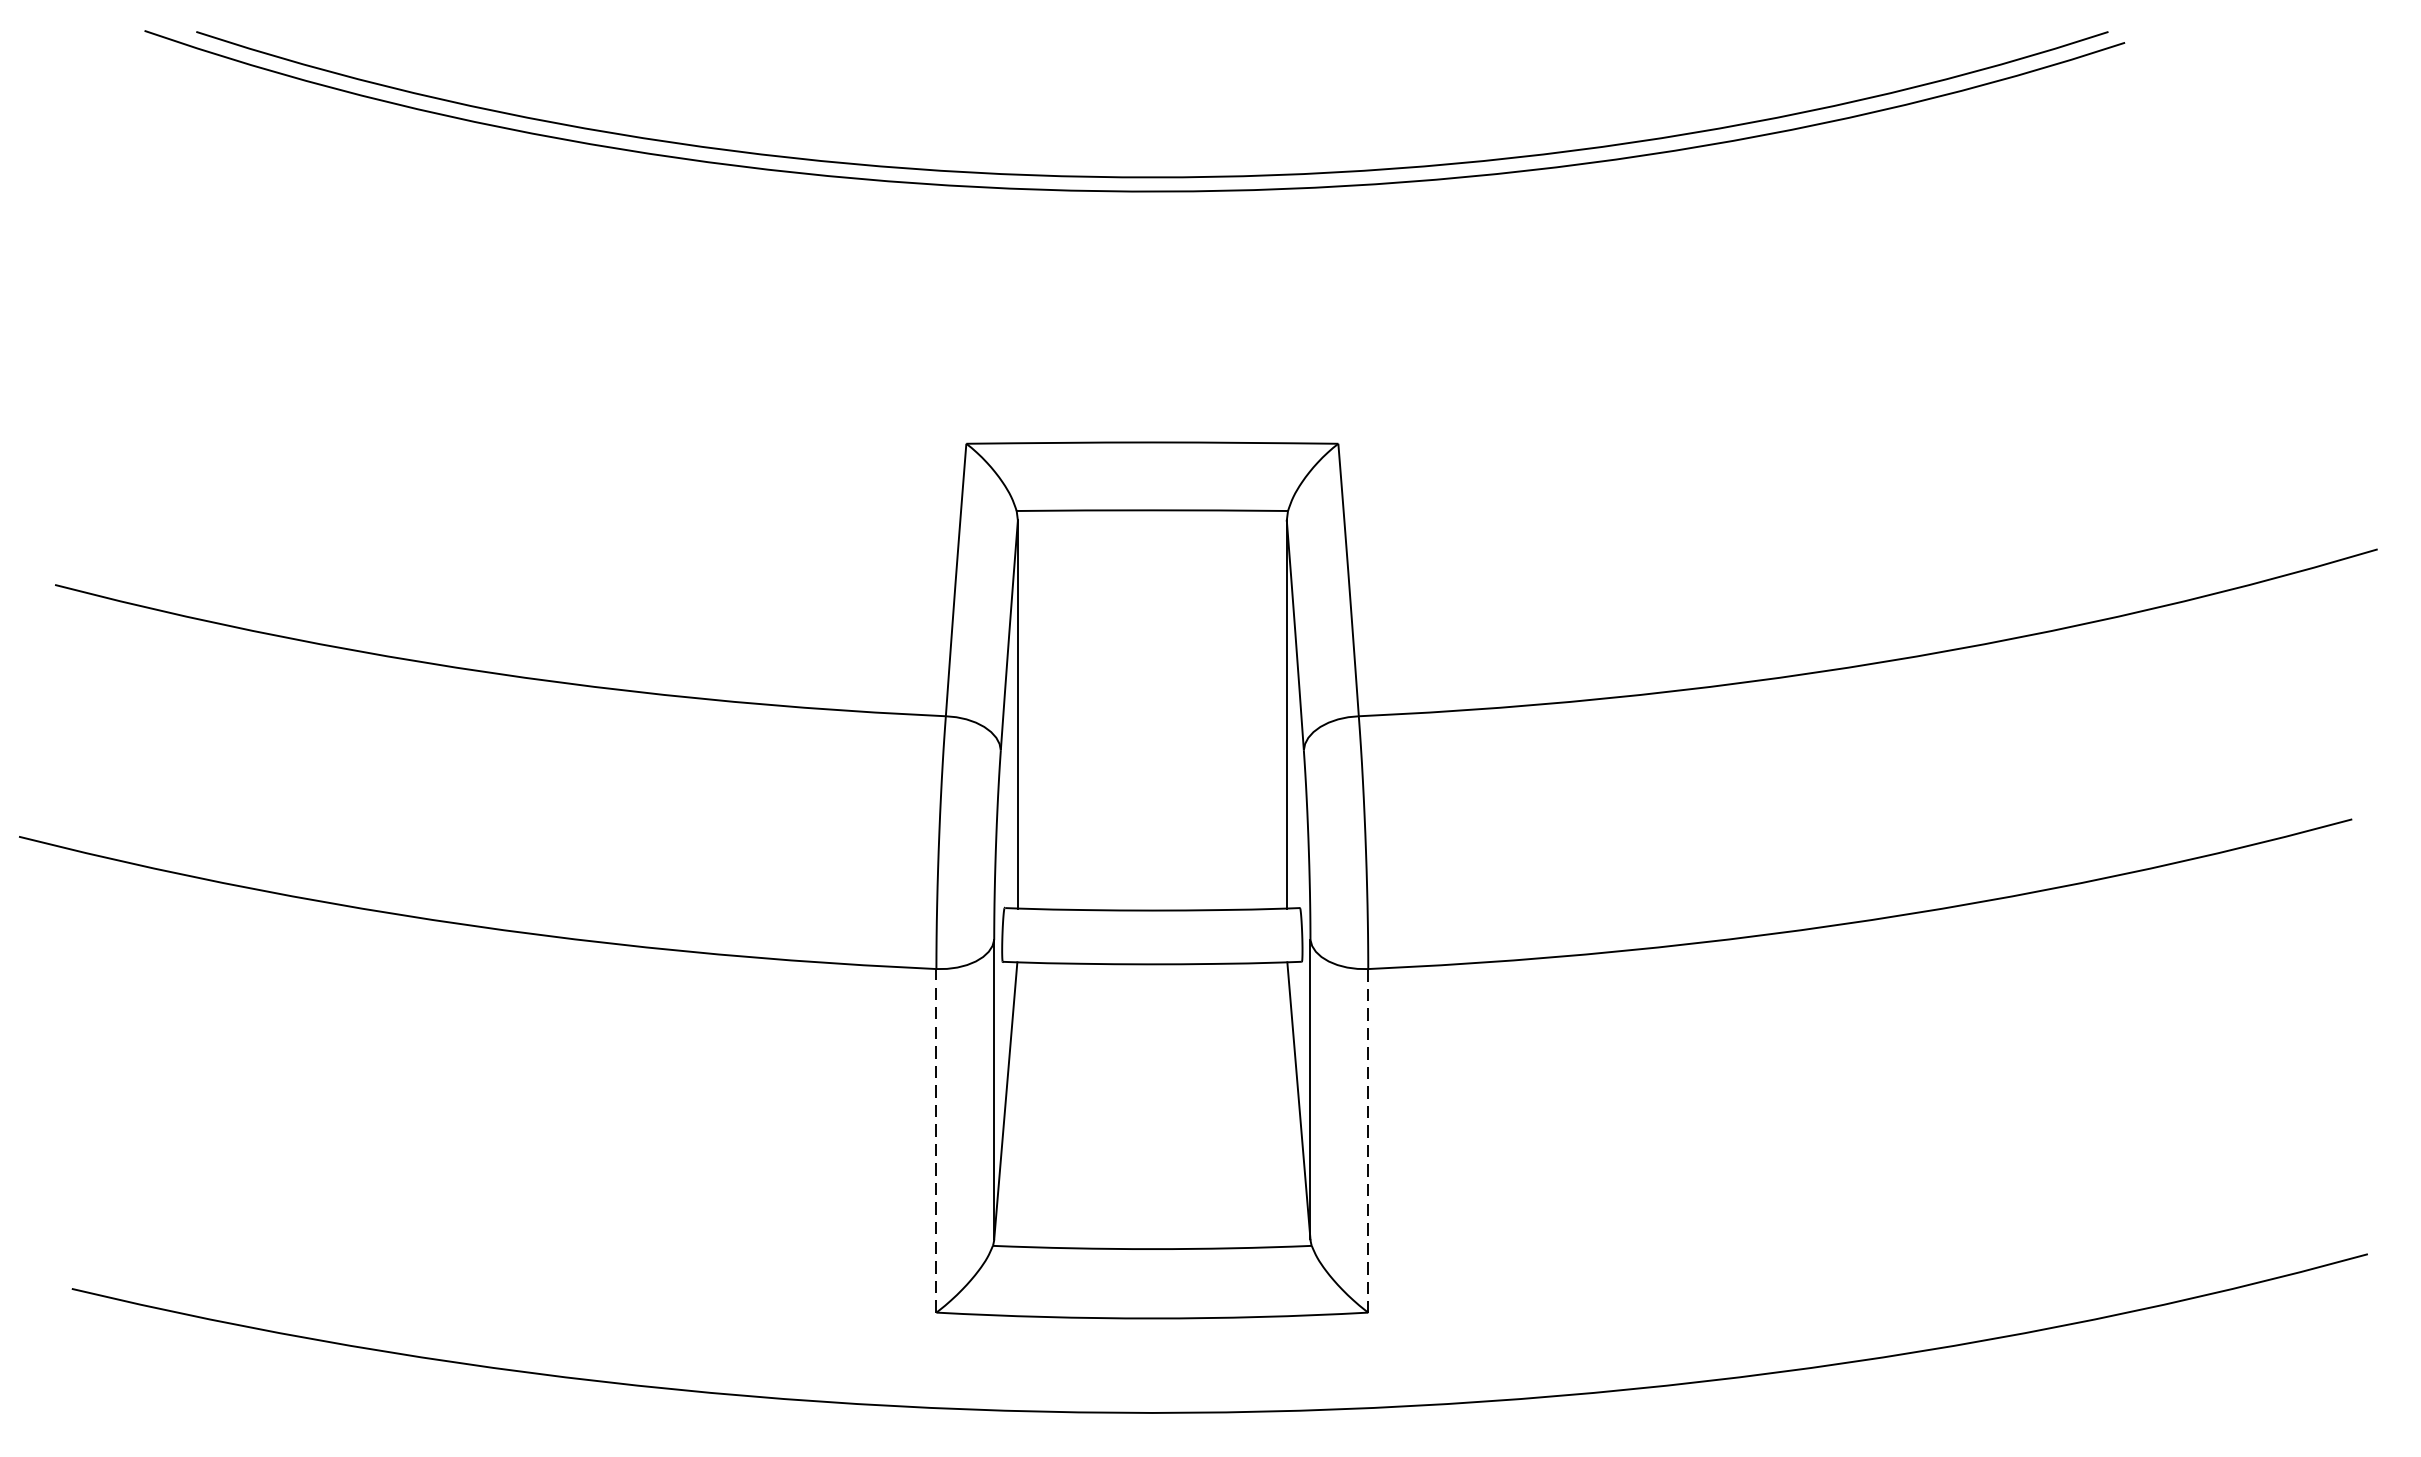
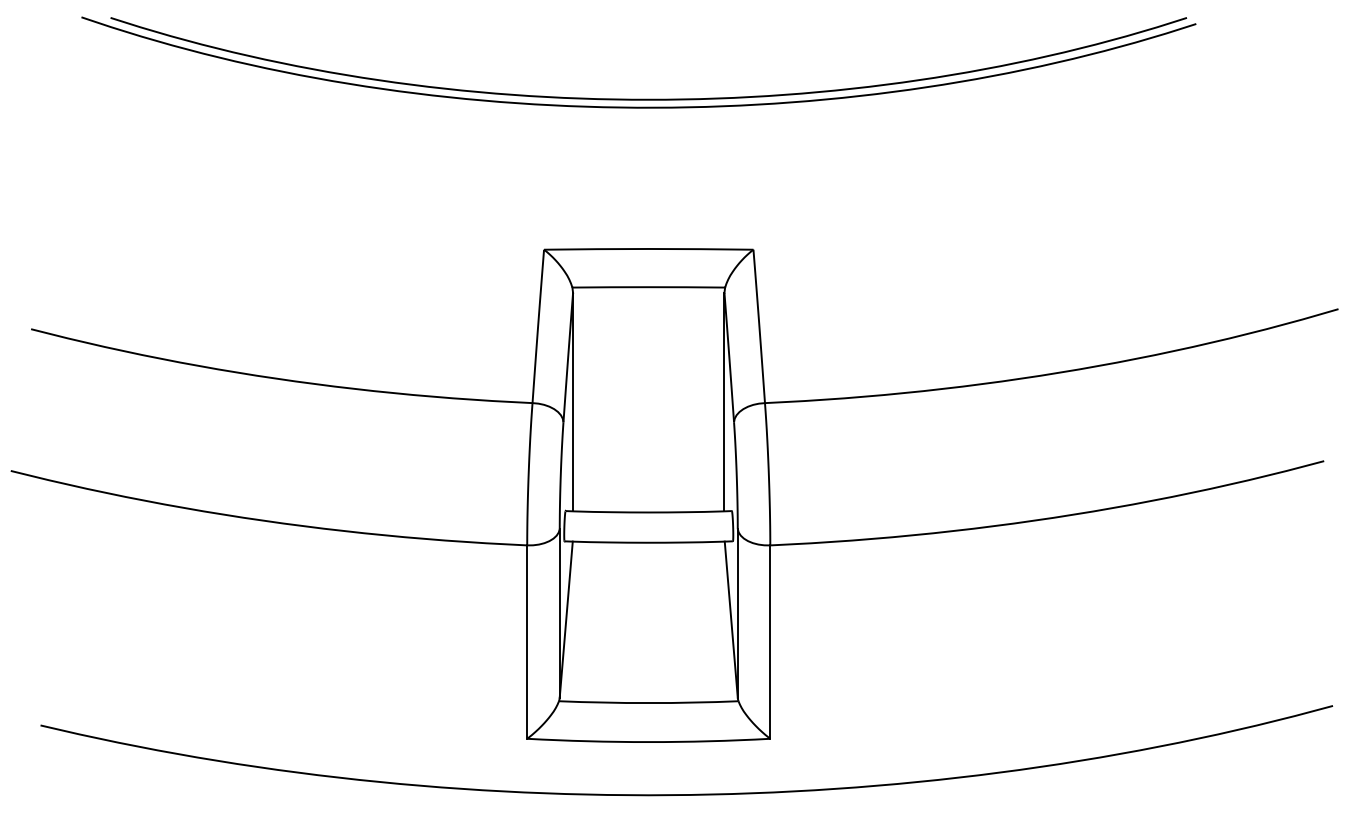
line: (936, 1141) -> (527, 642), dashed -> solid
line: (1368, 1141) -> (770, 642), dashed -> solid

